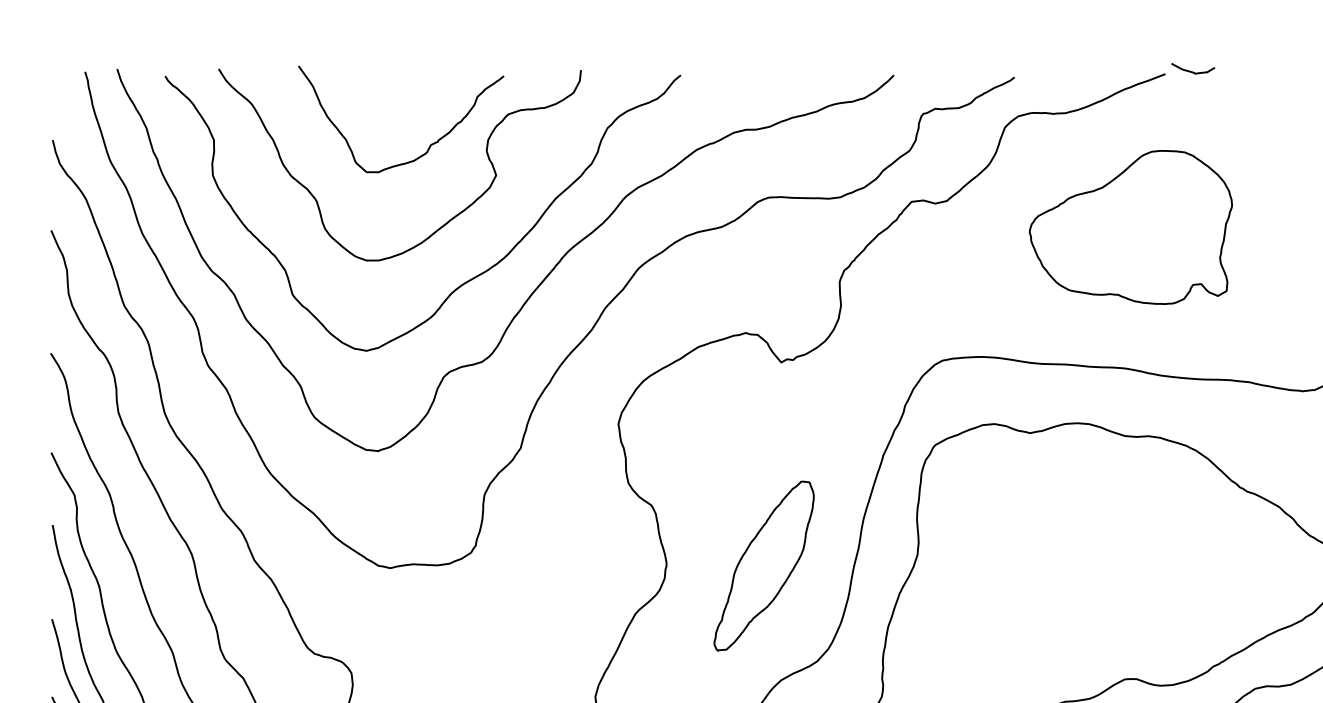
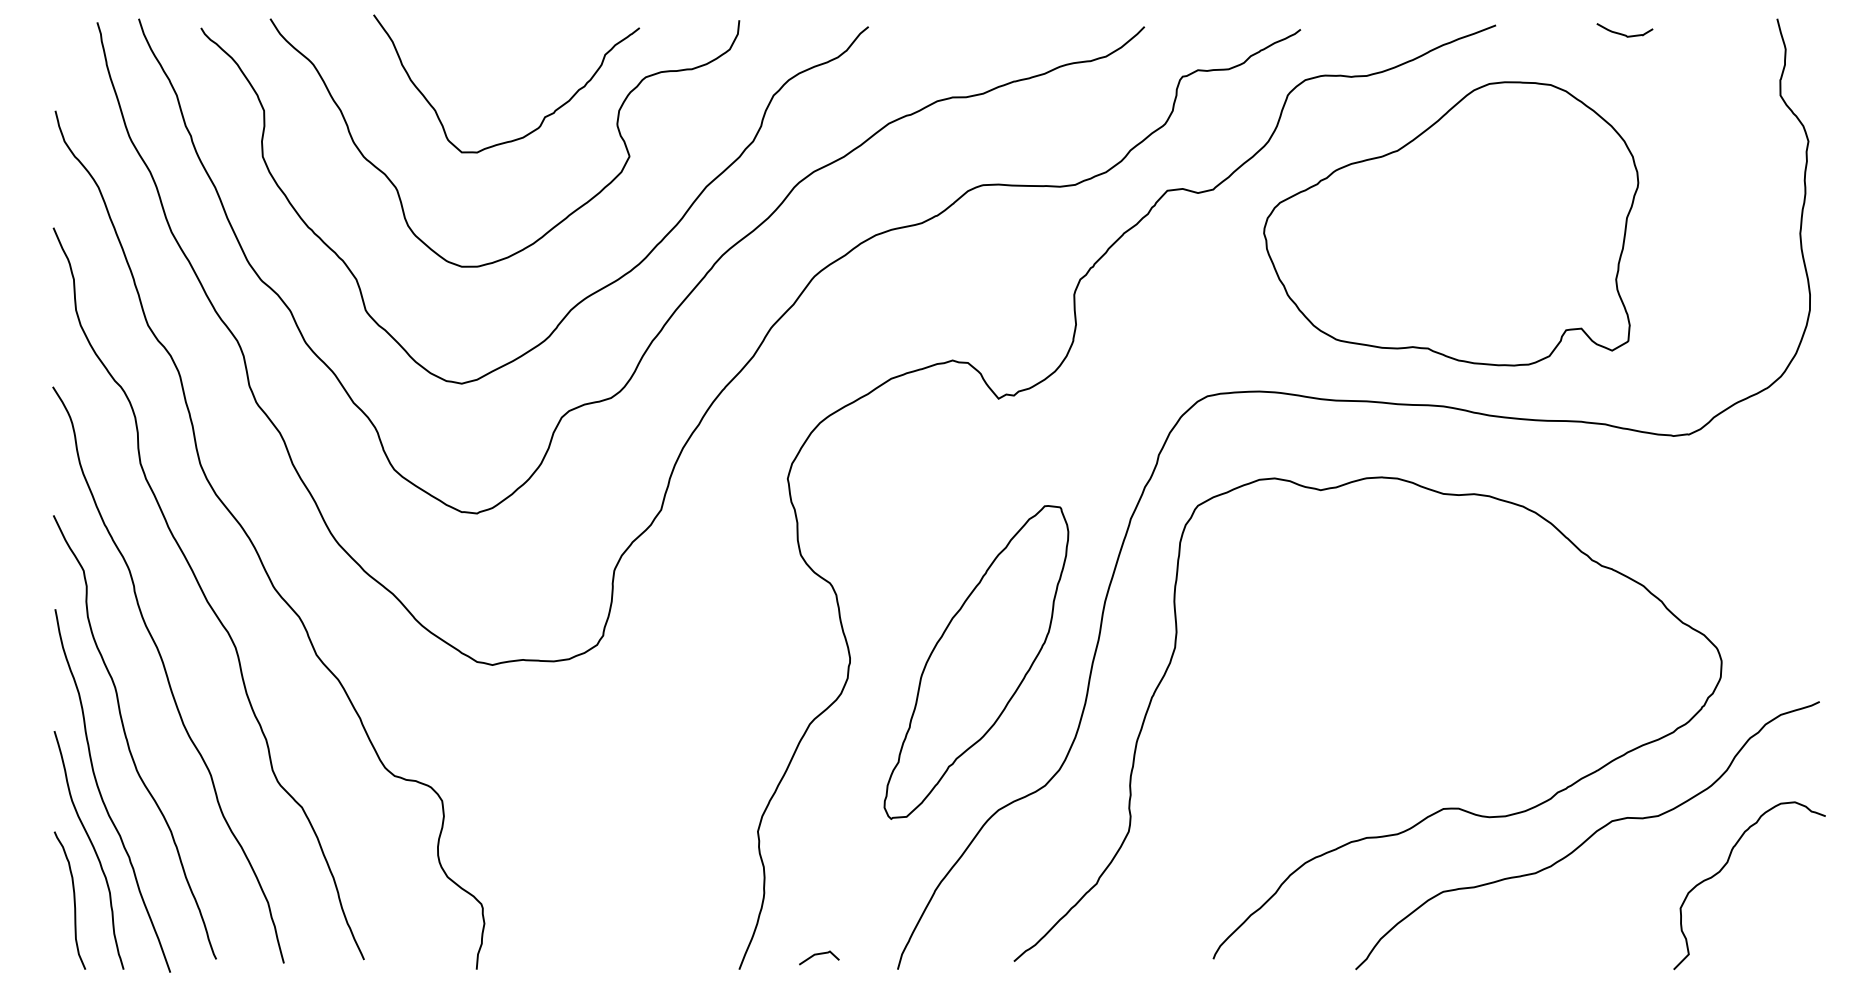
curve: (1191, 71) -> (1622, 33), moved
part: (1131, 227) -> (1451, 223), size x1.43
part: (764, 566) -> (976, 662), size x1.43

